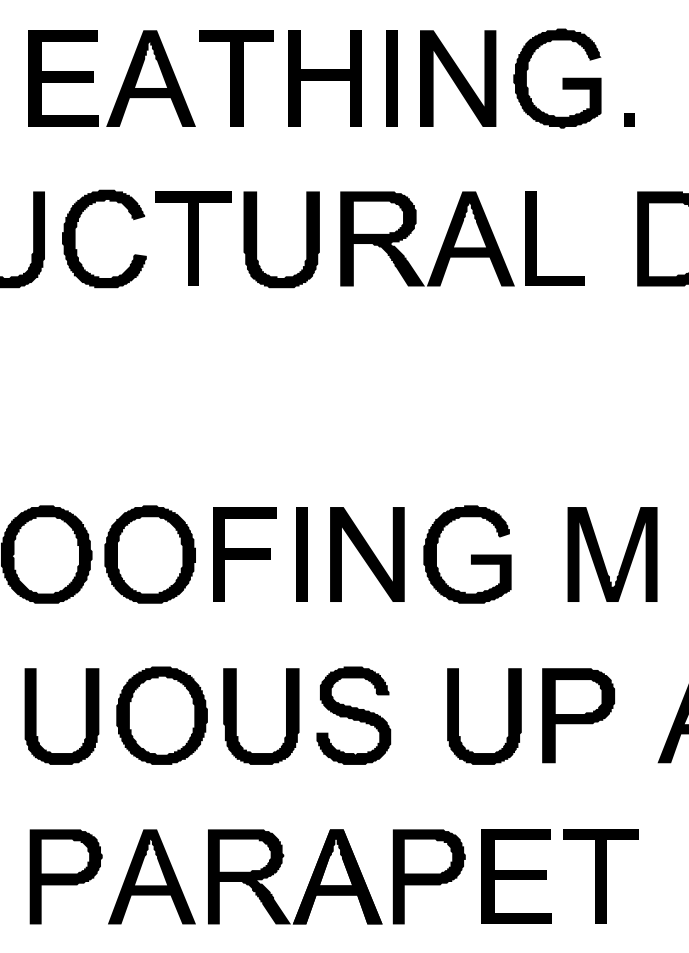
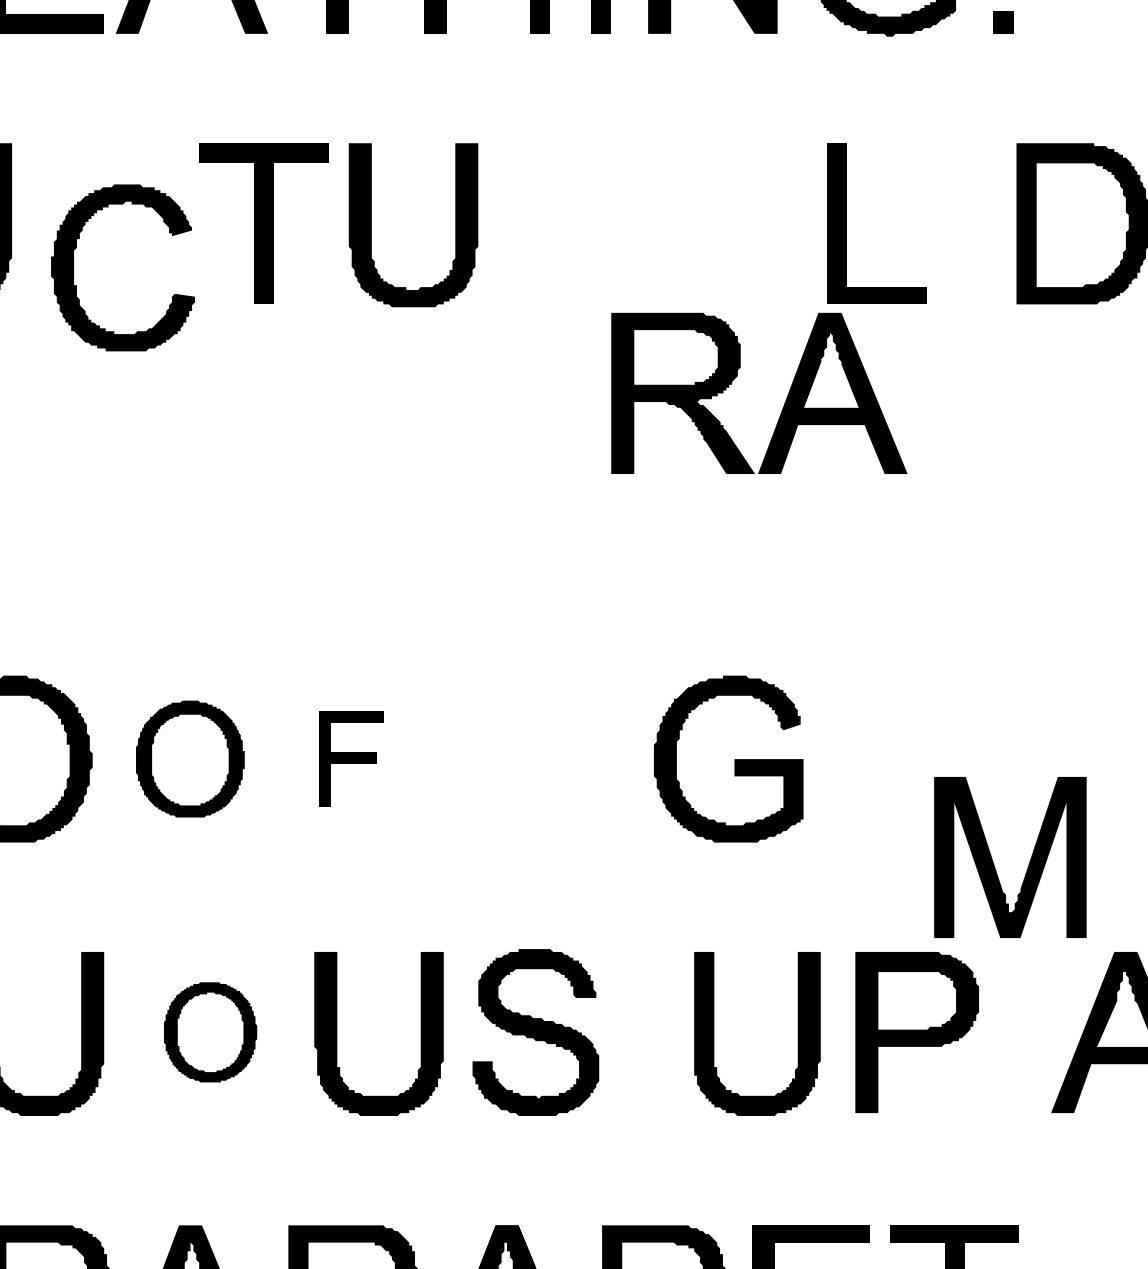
part: (414, 229) -> (737, 377), moved
part: (75, 238) -> (73, 267), moved
part: (149, 554) -> (189, 759), size x0.7
part: (244, 554) -> (350, 759), size x0.6
part: (301, 554) -> (447, 759), removed
fill: (367, 554) -> (559, 759), removed
part: (602, 556) -> (993, 860), moved
part: (161, 715) -> (209, 1032), size x0.6

